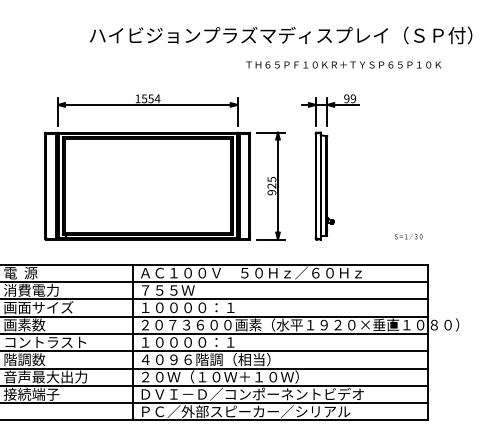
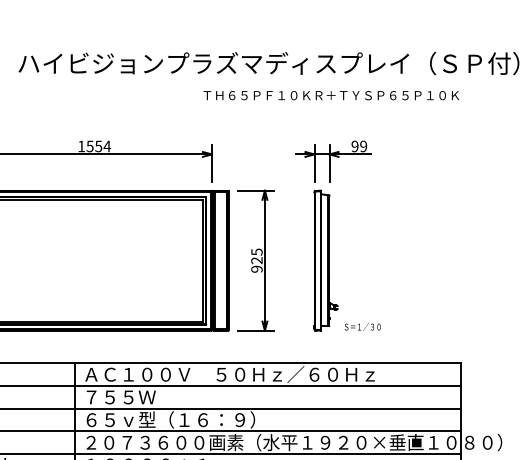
text: (343, 64) -> (331, 94), moved
text: (408, 236) -> (362, 326), moved
text: (206, 307) -> (171, 419), １００００：１ -> ６５ｖ型（１６：９）

